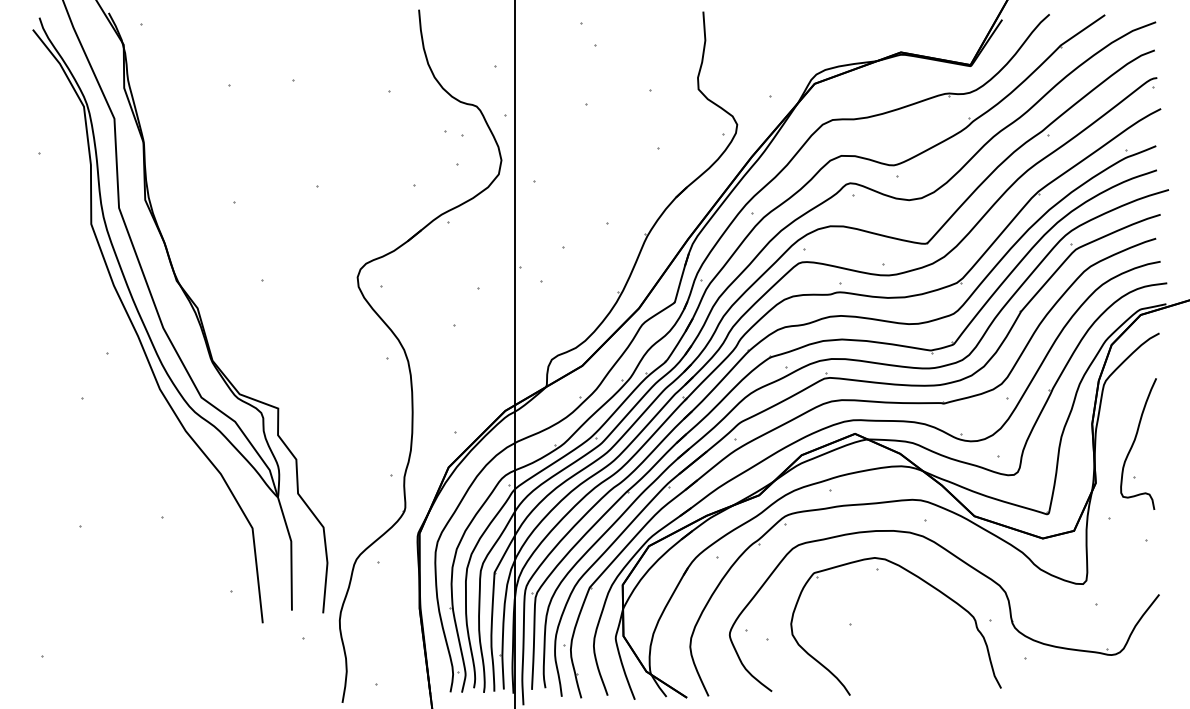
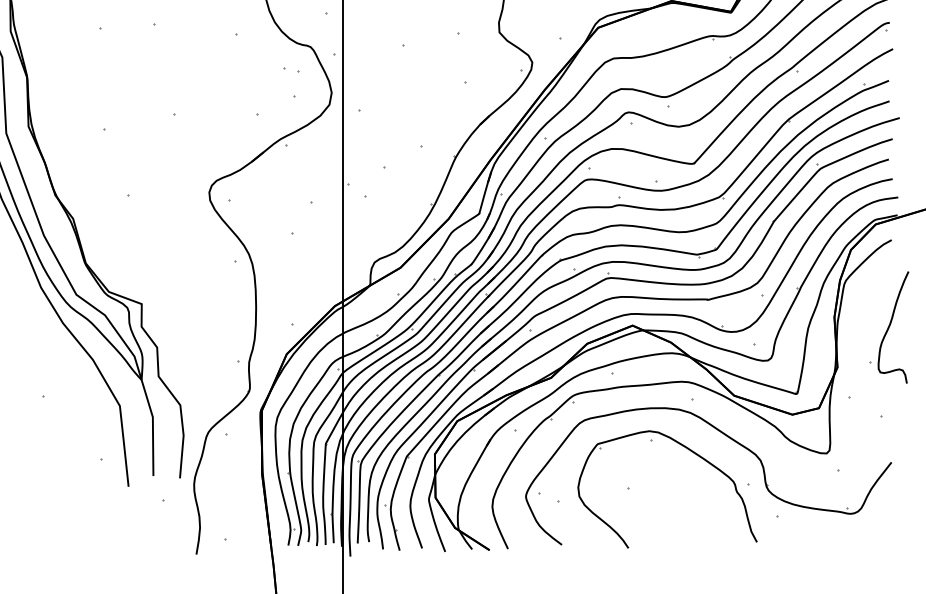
curve: (1135, 441) -> (890, 325), moved

